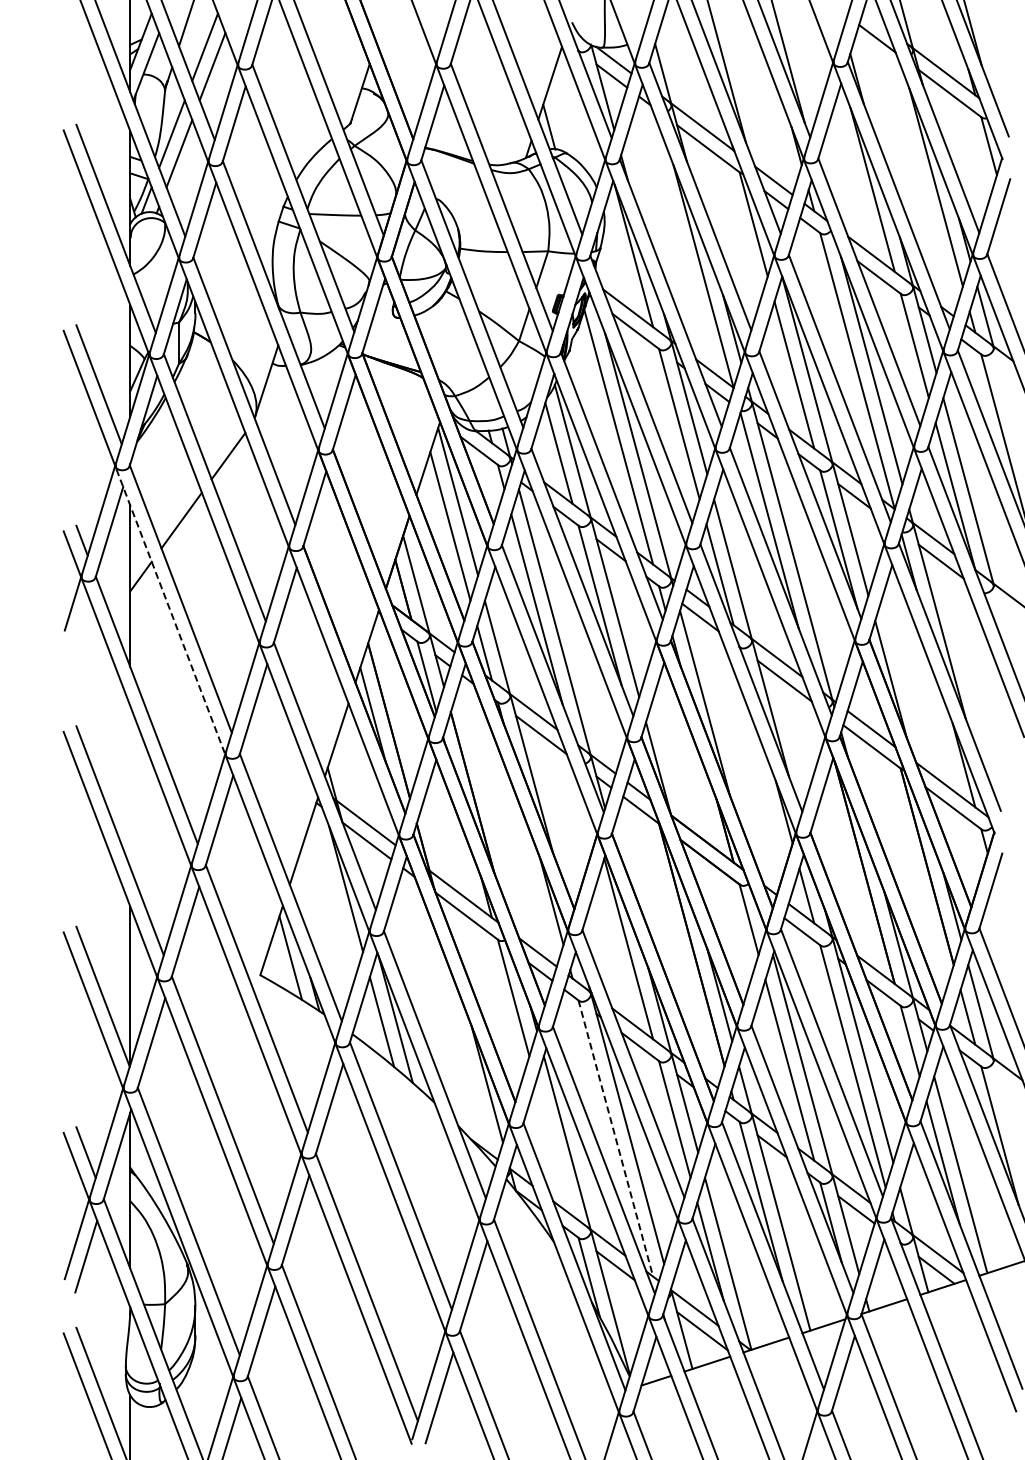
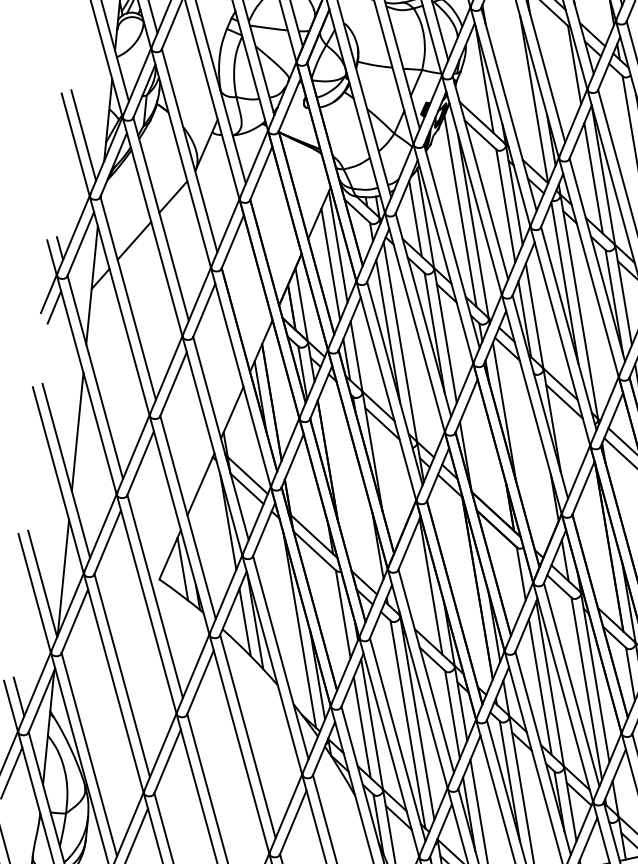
line: (171, 612) -> (120, 307), dashed -> solid
line: (82, 620) -> (54, 306), added
line: (130, 786) -> (77, 431), added
line: (457, 1025) -> (300, 630), added
line: (615, 1138) -> (407, 724), dashed -> solid
line: (554, 1148) -> (362, 727), added

